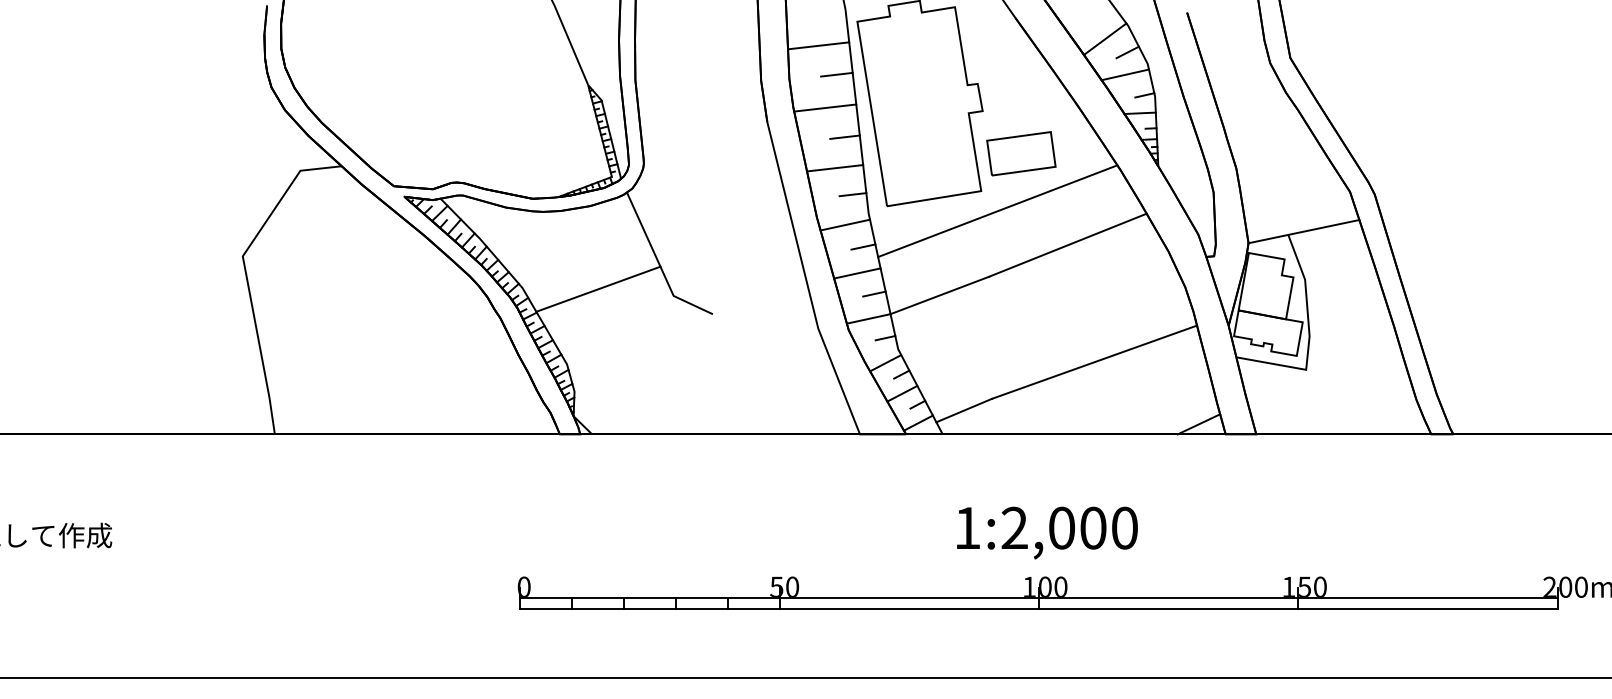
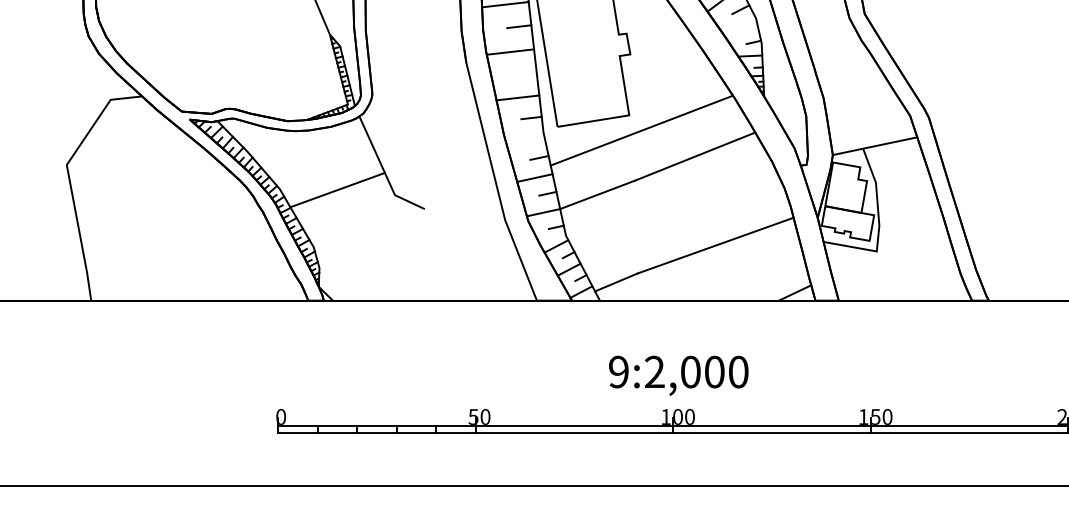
line: (1124, 74) -> (738, 26), removed
line: (844, 136) -> (525, 73), removed
part: (1021, 153) -> (659, 86), removed
line: (845, 224) -> (525, 140), removed
text: (967, 527) -> (618, 371), 1:2,000 -> 9:2,000

